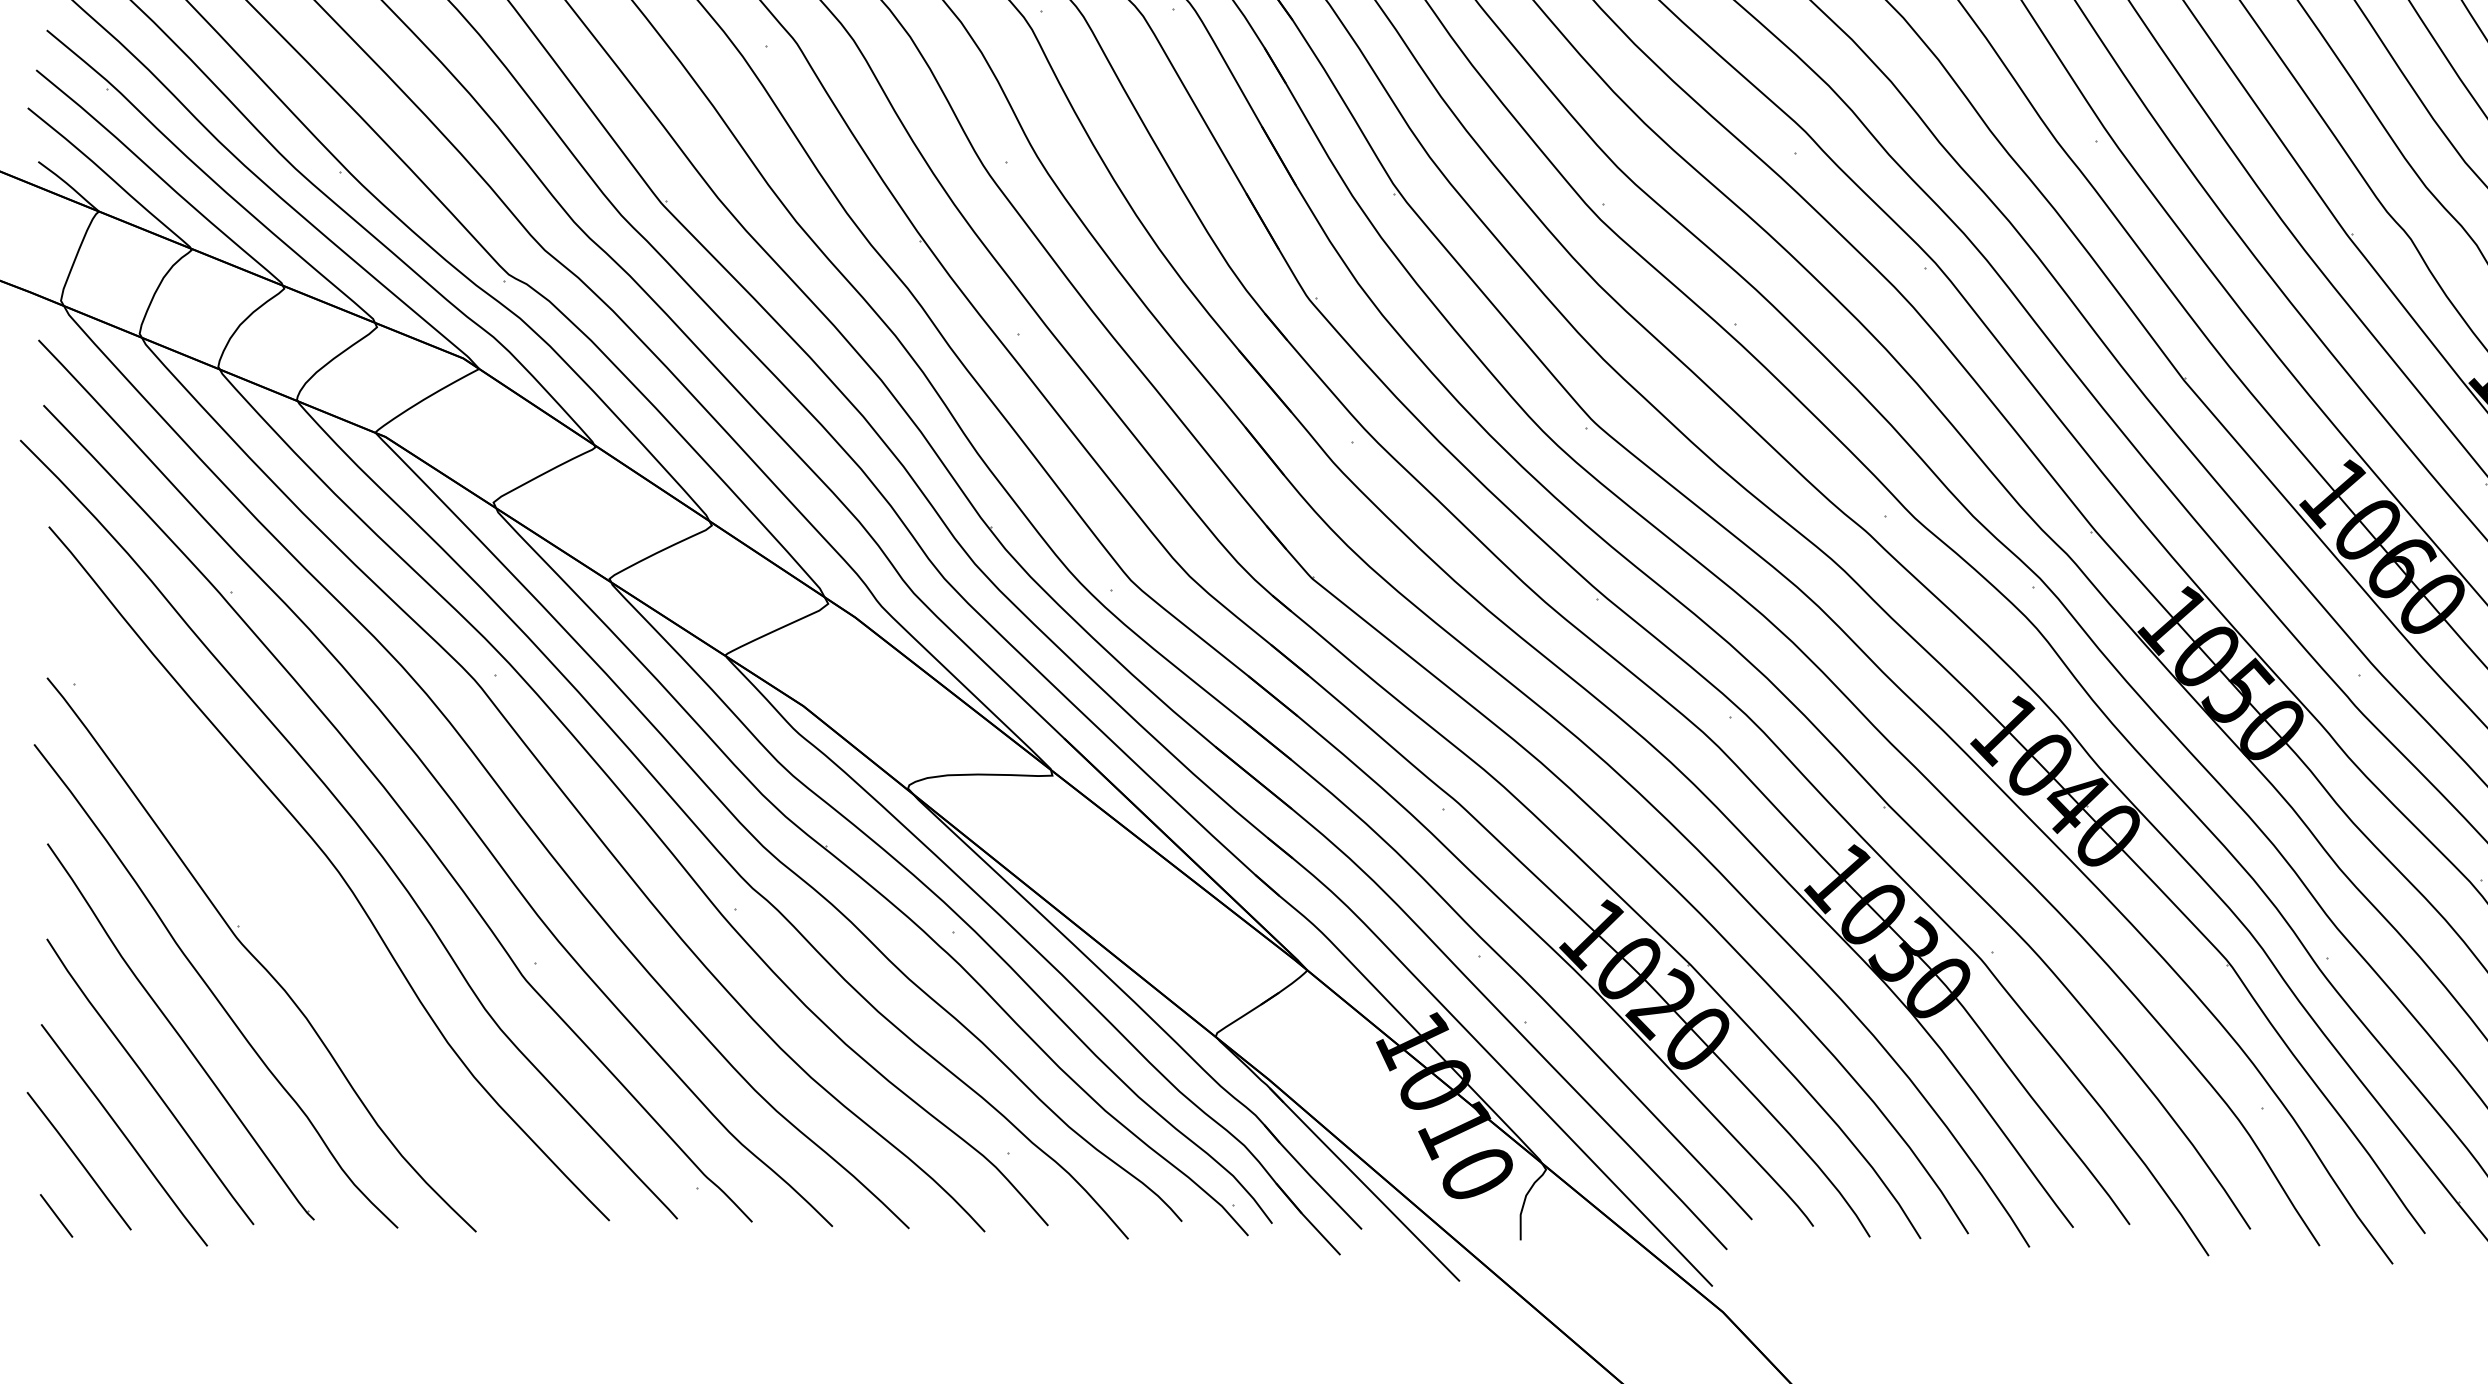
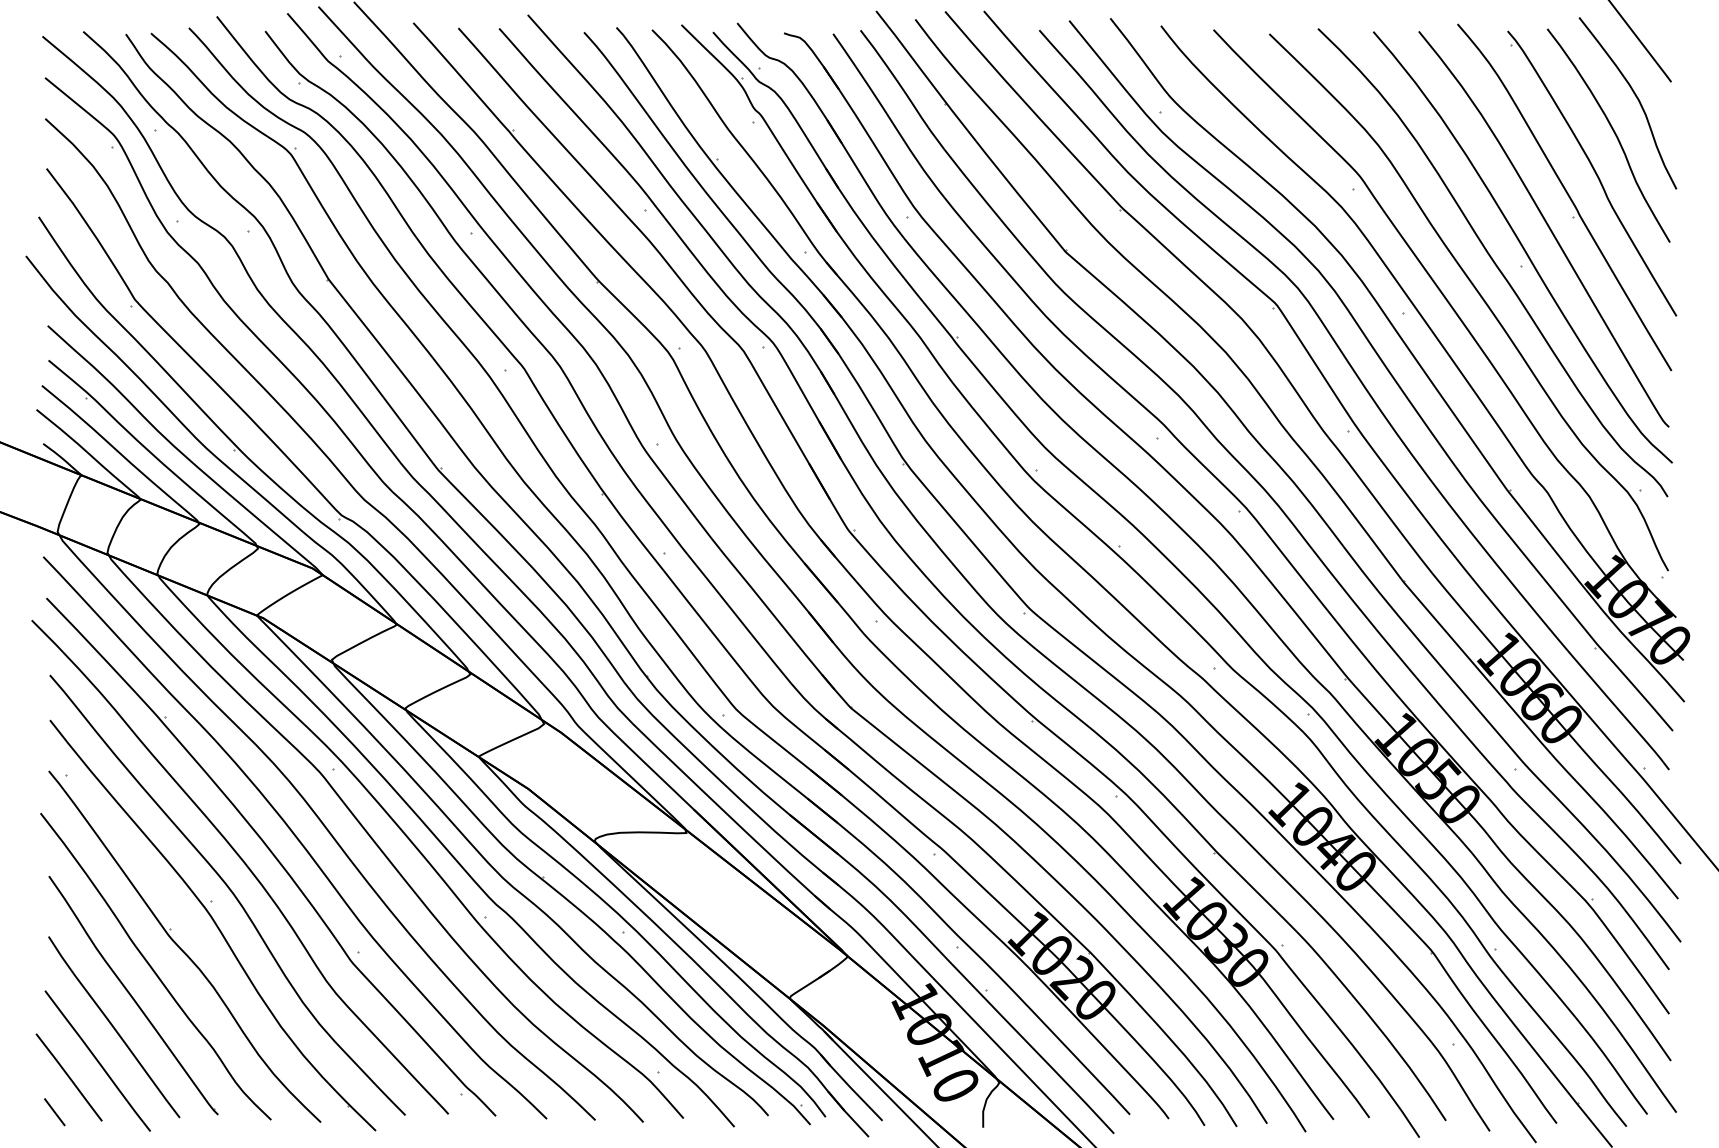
part: (305, 921) -> (212, 925), added

